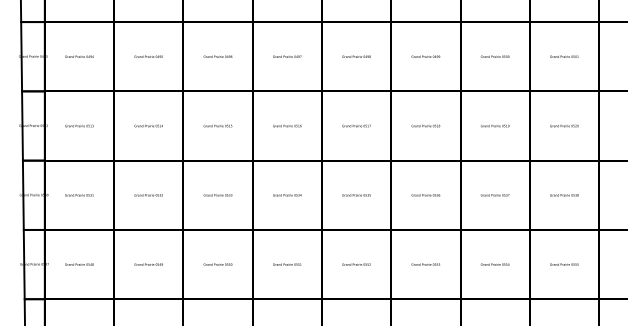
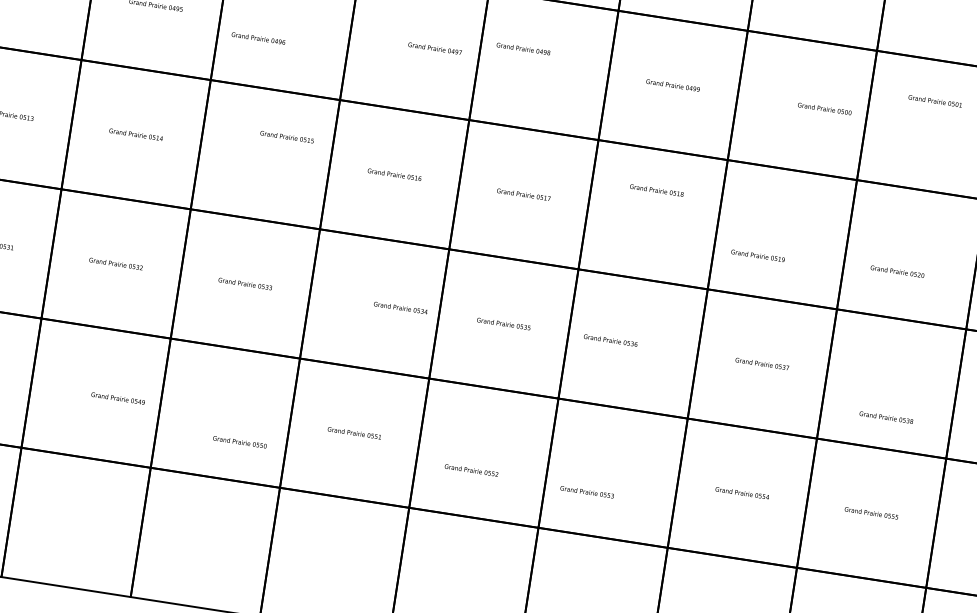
text: (217, 56) -> (257, 37), moved
text: (287, 56) -> (435, 48), moved
text: (356, 56) -> (523, 48), moved
text: (494, 56) -> (823, 108), moved
text: (564, 56) -> (935, 100), moved
text: (217, 125) -> (286, 135), moved
text: (425, 125) -> (656, 189), moved
text: (494, 125) -> (757, 254), moved
text: (564, 125) -> (897, 270), moved
text: (287, 195) -> (401, 308), moved
text: (425, 195) -> (609, 340), moved
text: (564, 195) -> (886, 417), moved
text: (148, 264) -> (117, 398), moved
text: (217, 264) -> (239, 441), moved
text: (356, 264) -> (471, 470), moved
text: (425, 264) -> (586, 491), moved

